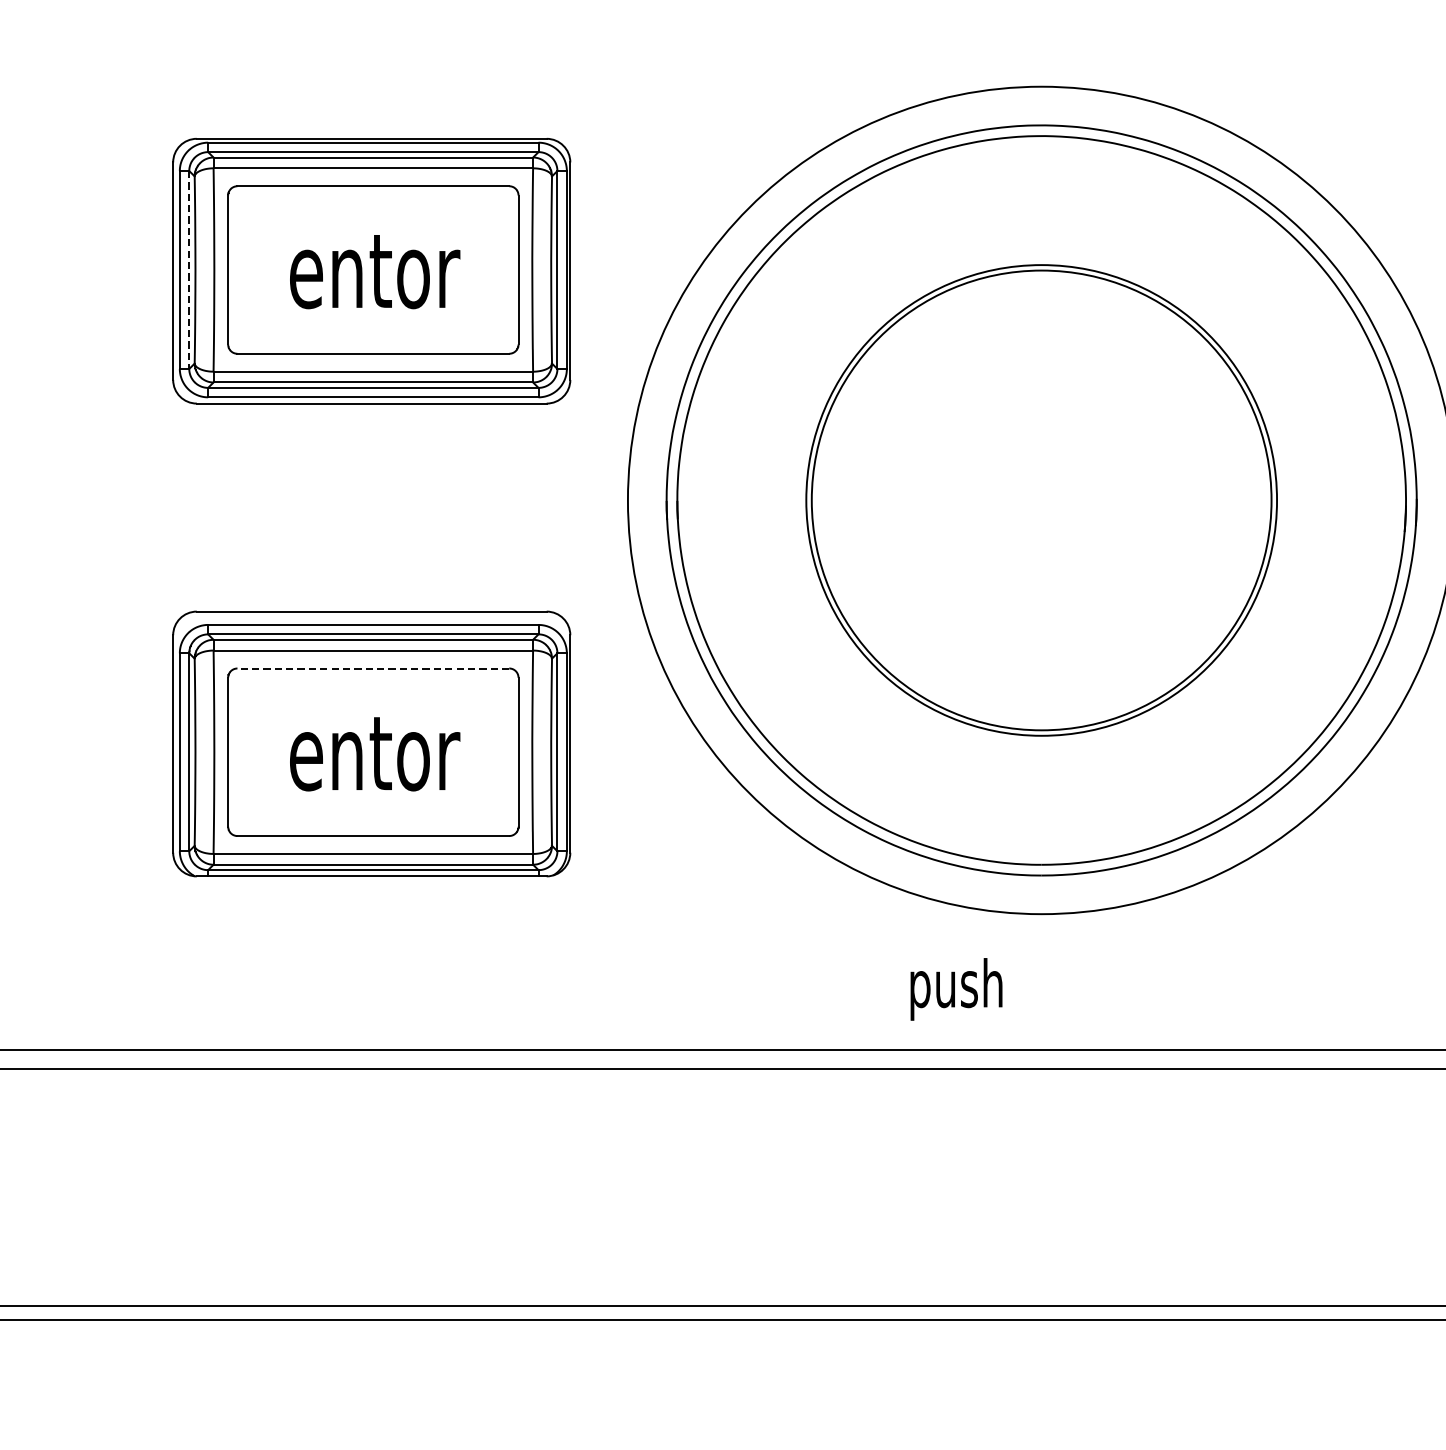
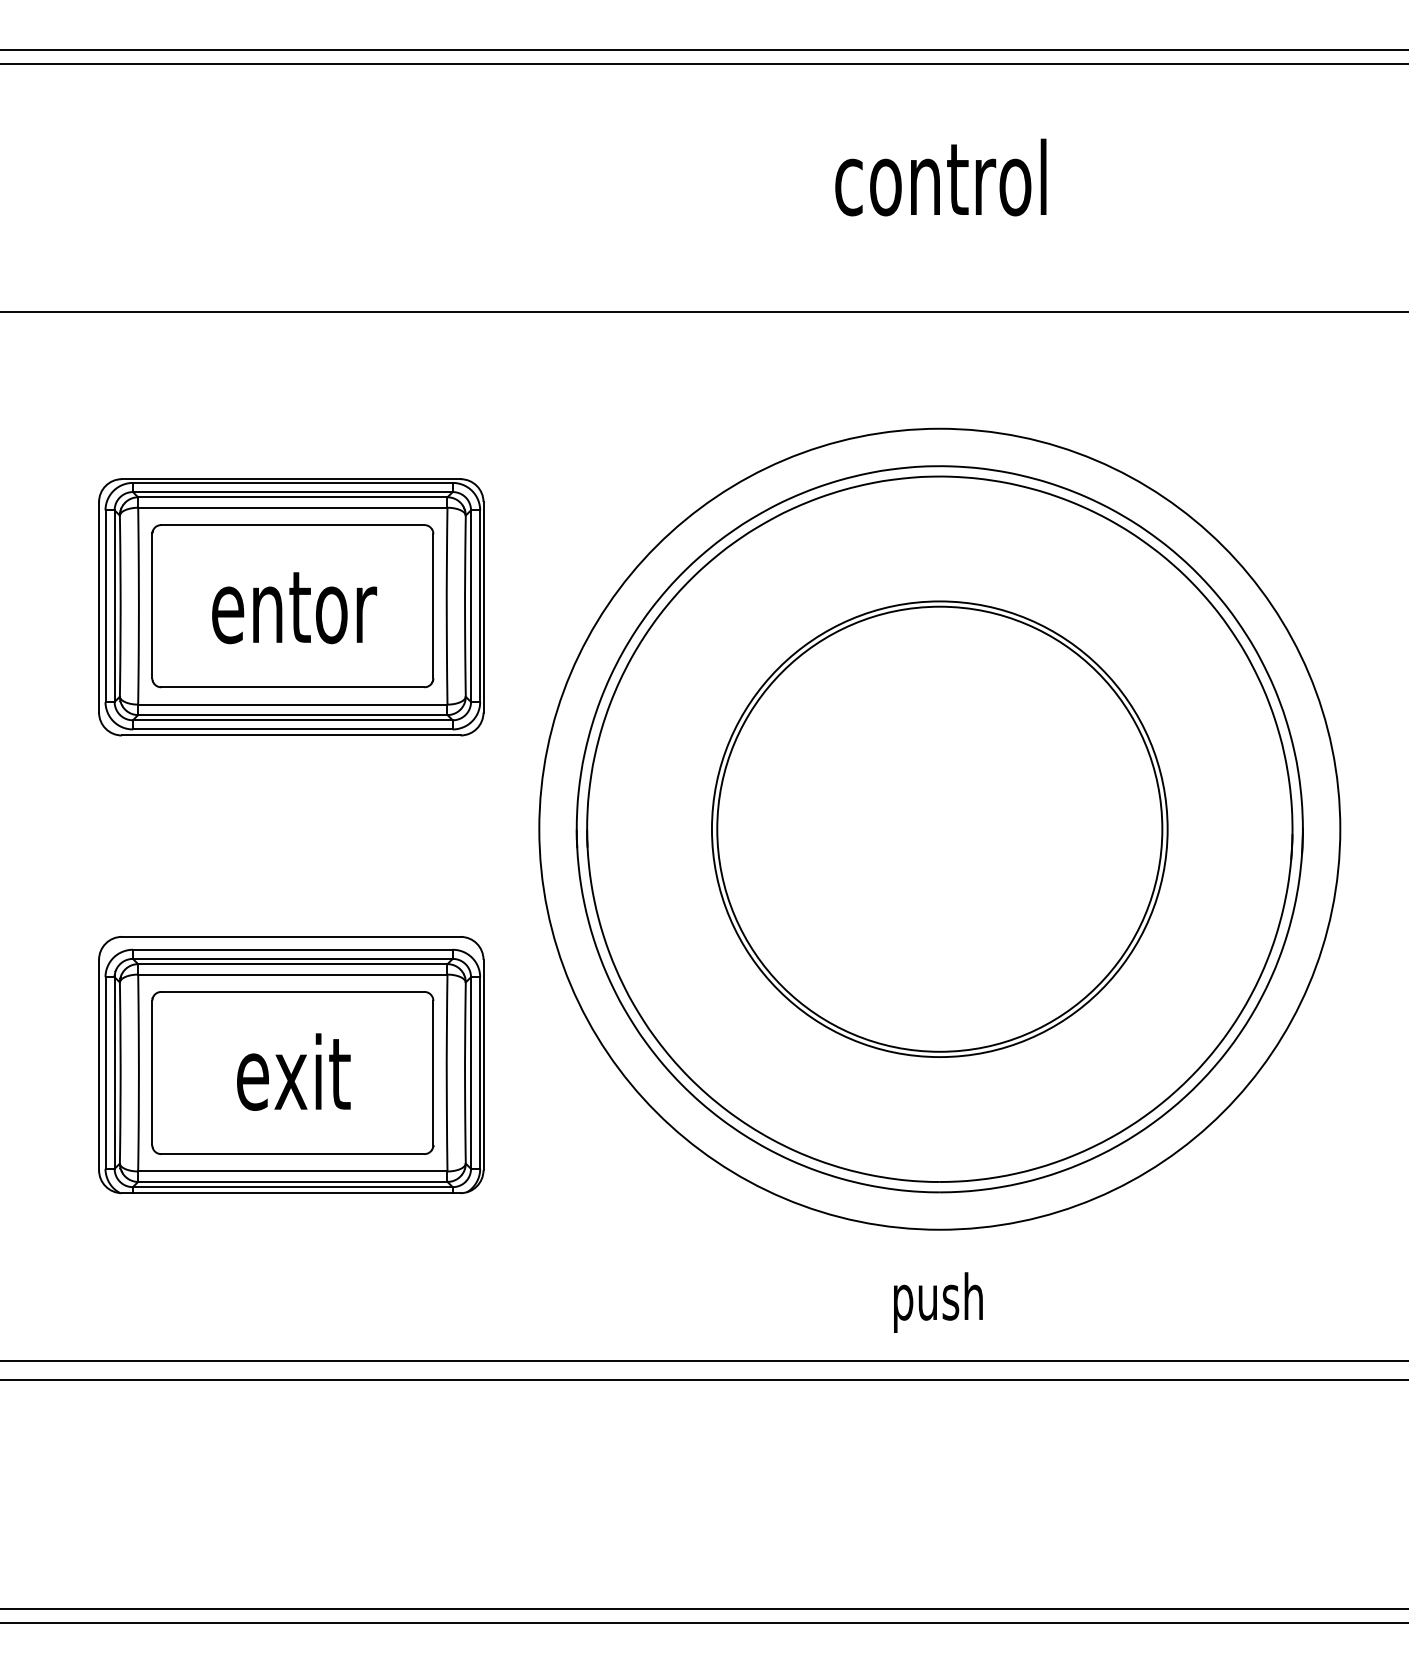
line: (189, 270) -> (114, 606), dashed -> solid
line: (372, 668) -> (292, 991), dashed -> solid
text: (375, 750) -> (294, 1071), entor -> exit
text: (956, 989) -> (938, 1302), moved

